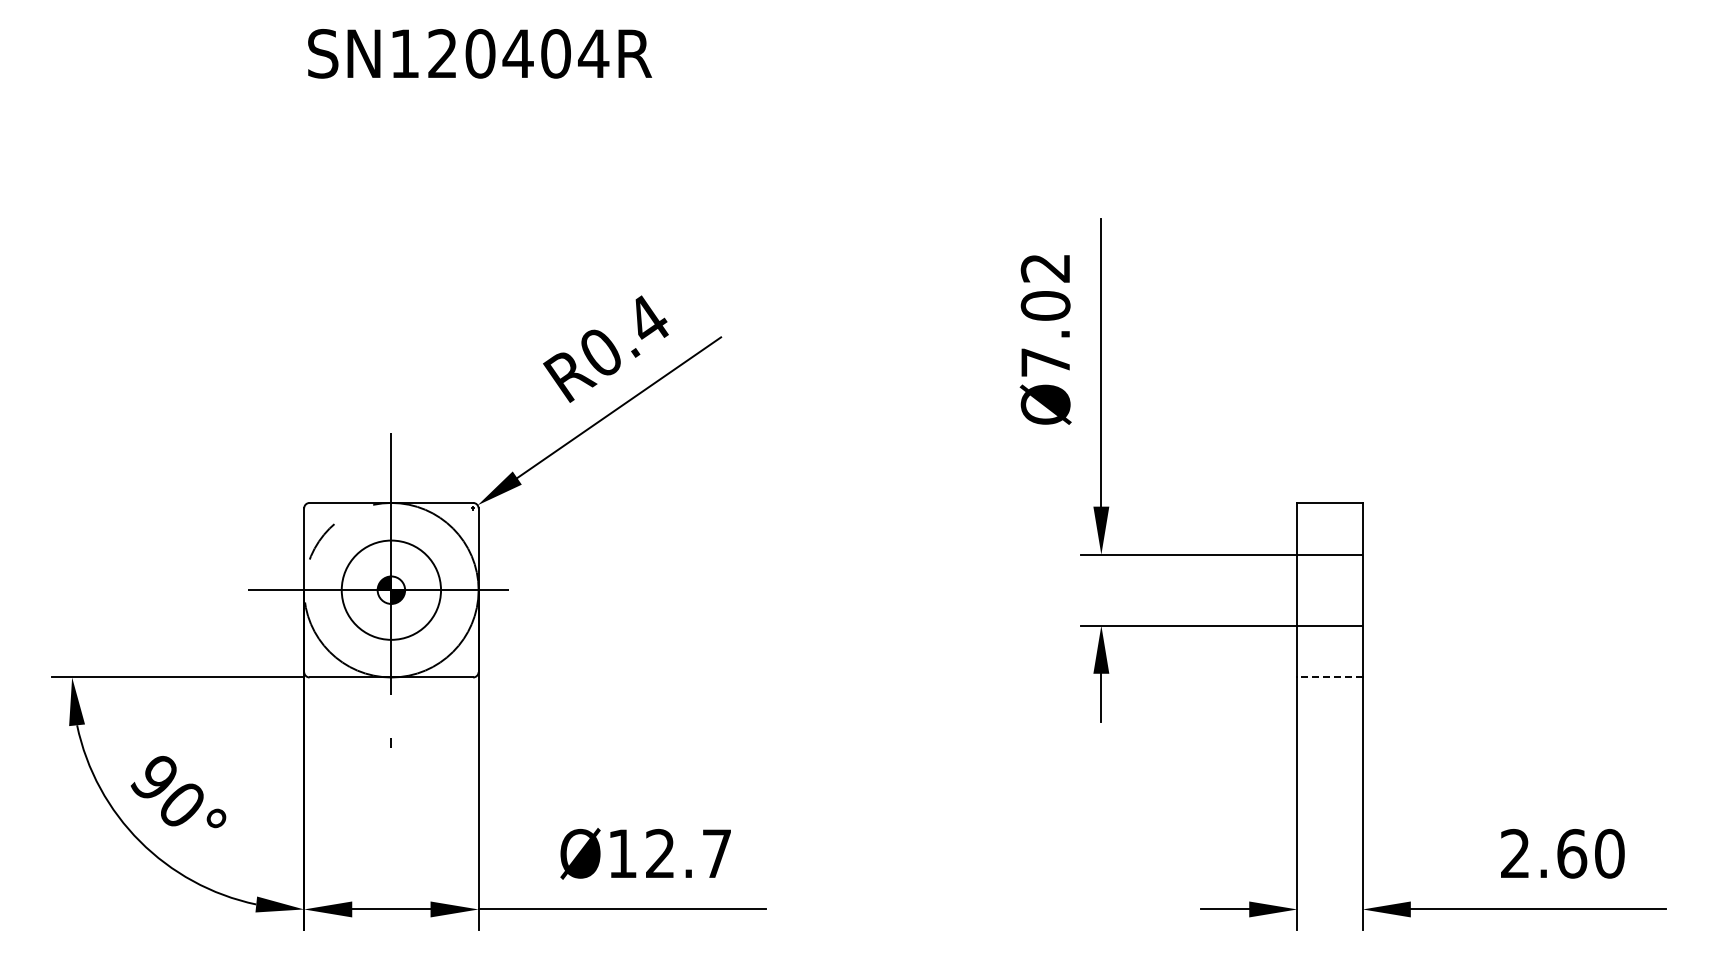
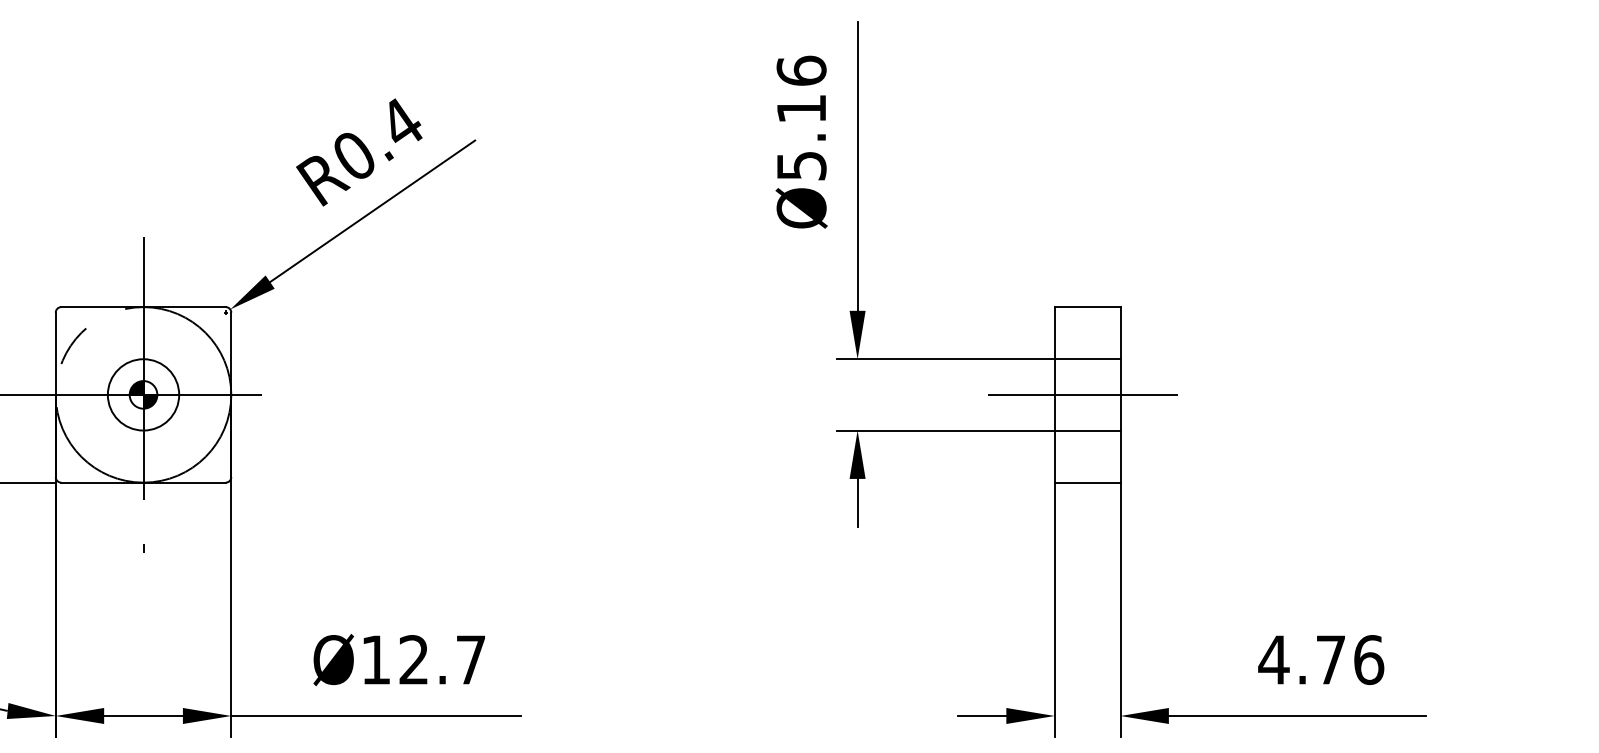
text: (1045, 314) -> (801, 117), Ø7.02 -> Ø5.16
circle: (390, 589) -> (142, 394), size x0.71
line: (1324, 590) -> (1082, 395), added
line: (1330, 677) -> (1088, 482), dashed -> solid
text: (1561, 853) -> (1320, 659), 2.60 -> 4.76

